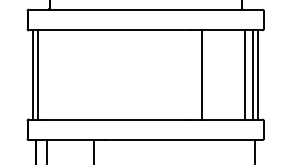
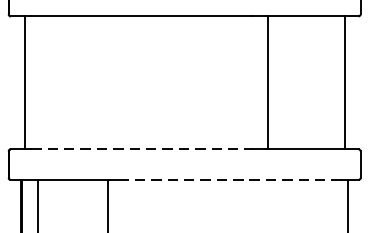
line: (33, 74) -> (17, 82), removed
line: (244, 74) -> (331, 82), removed
line: (257, 74) -> (351, 82), removed
line: (117, 119) -> (142, 149), solid -> dashed
line: (178, 140) -> (233, 180), solid -> dashed

